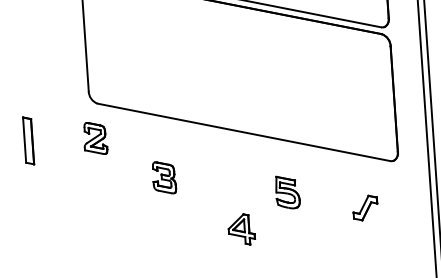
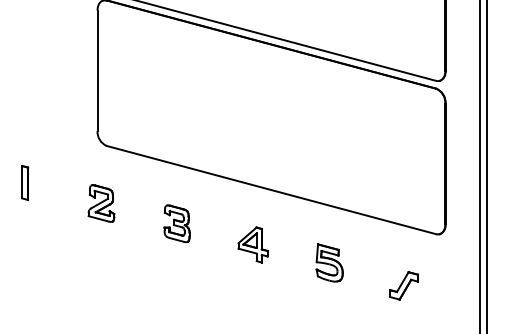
part: (95, 138) -> (101, 203), moved
part: (28, 140) -> (25, 182), size x0.62
part: (163, 177) -> (176, 223), moved
part: (287, 192) -> (329, 262), moved
part: (241, 229) -> (252, 244), moved

